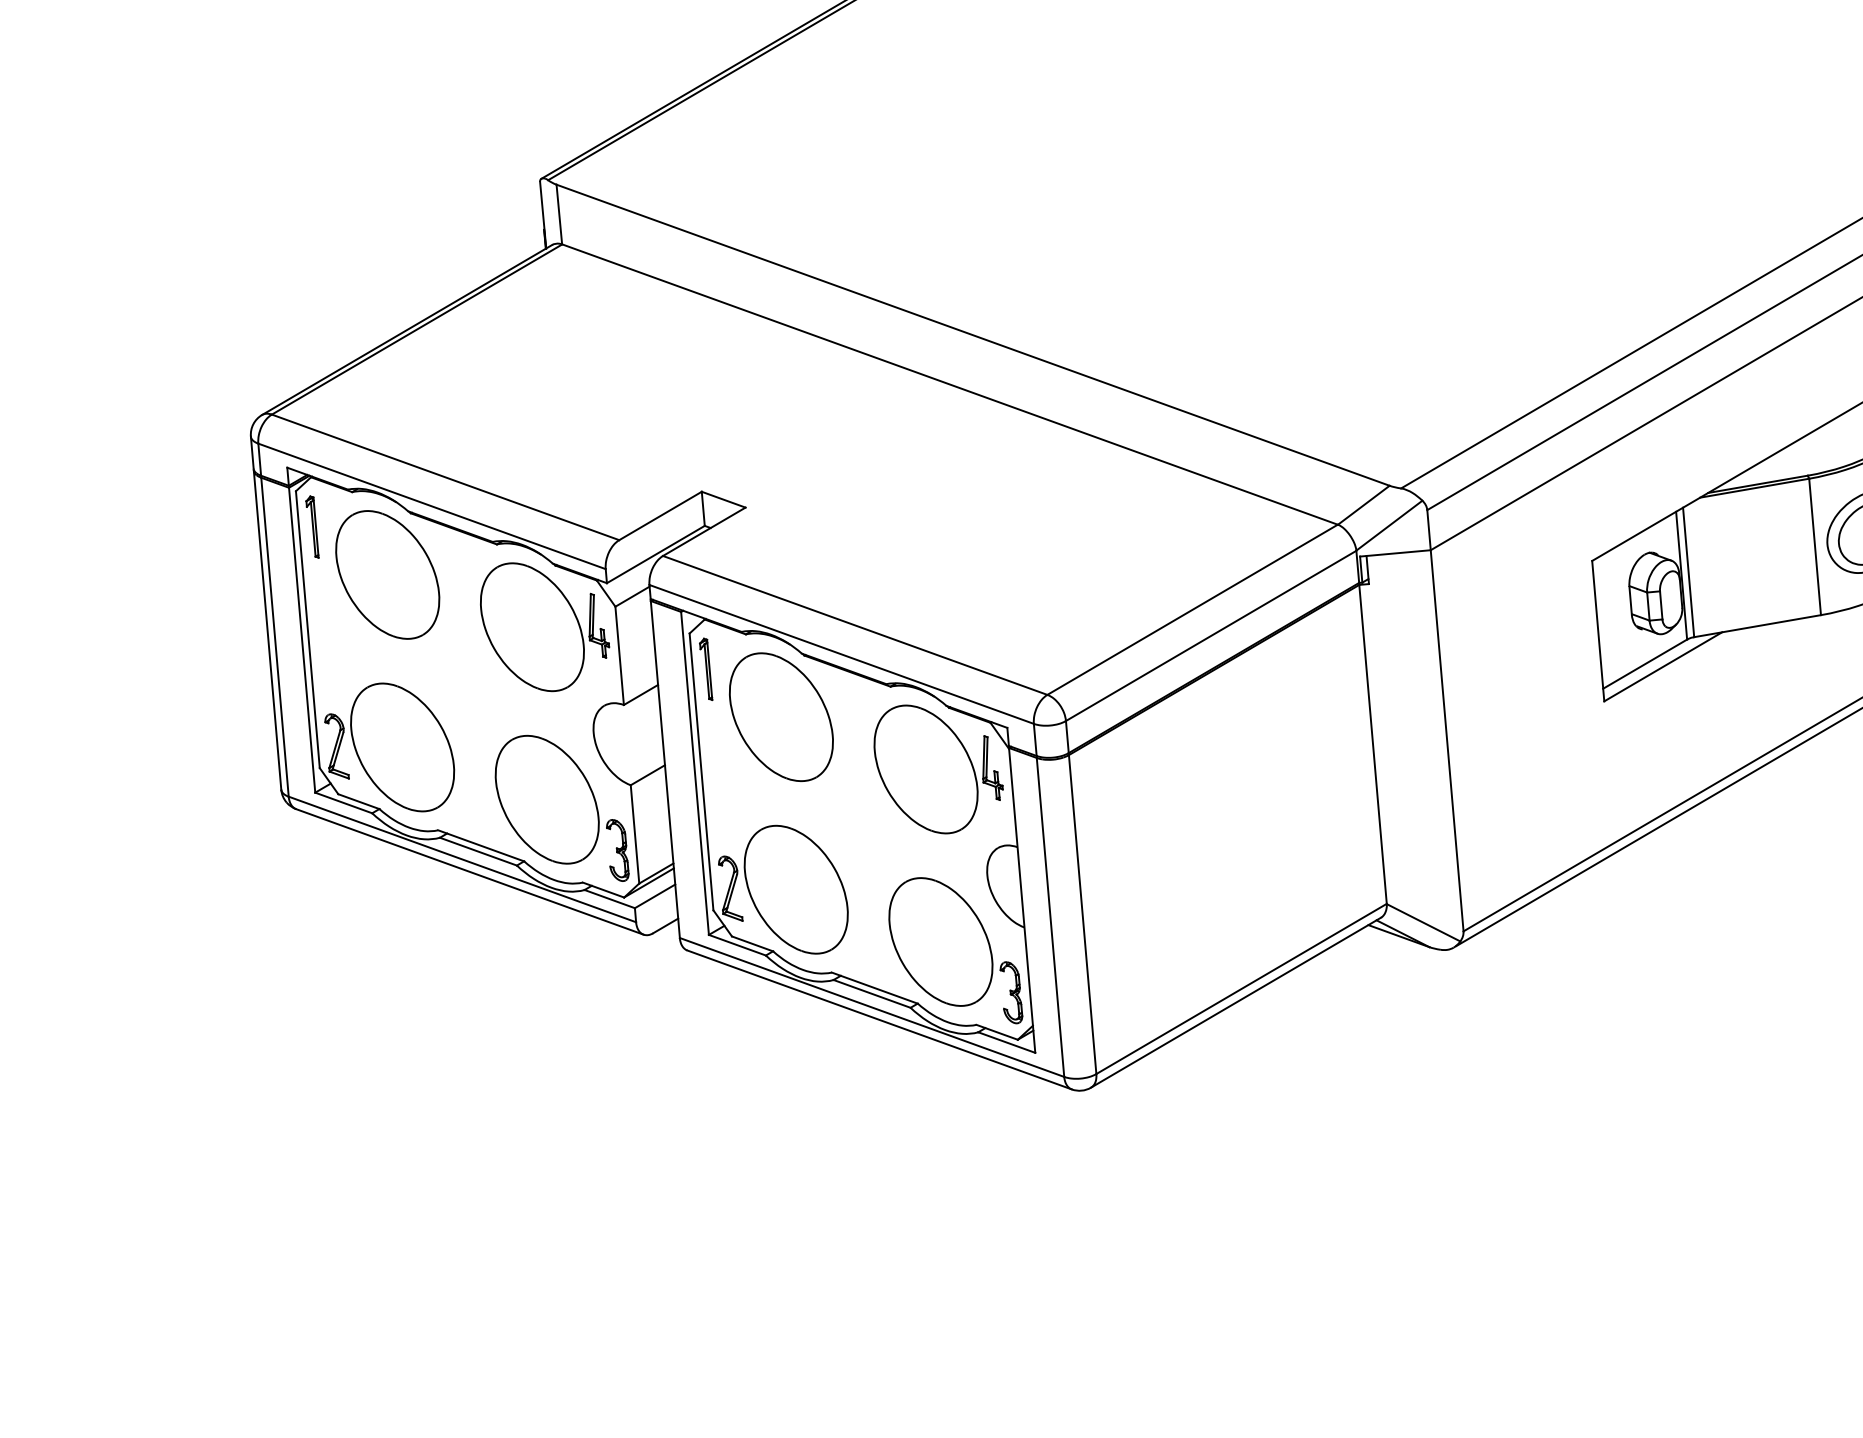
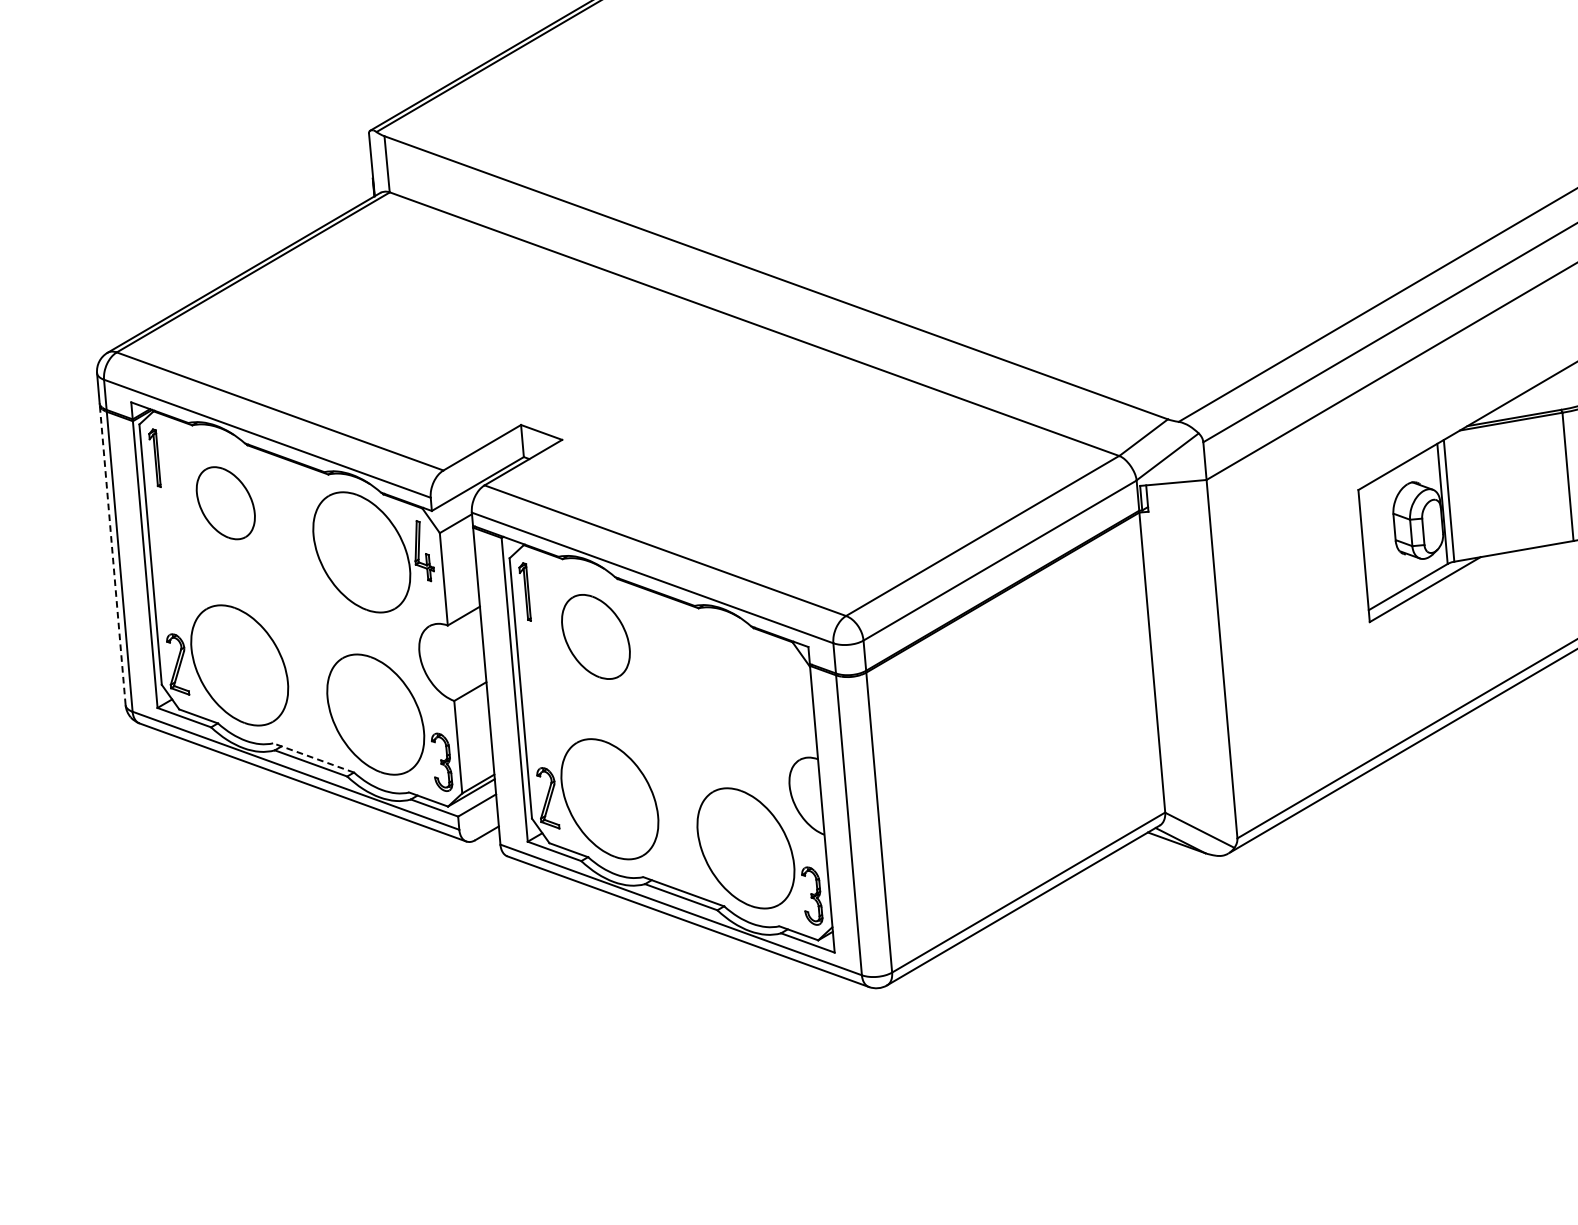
part: (387, 574) -> (225, 502), size x0.6
line: (267, 629) -> (112, 554), solid -> dashed
part: (781, 716) -> (596, 636), size x0.7
part: (938, 769) -> (743, 686), removed
line: (481, 845) -> (313, 757), solid -> dashed

